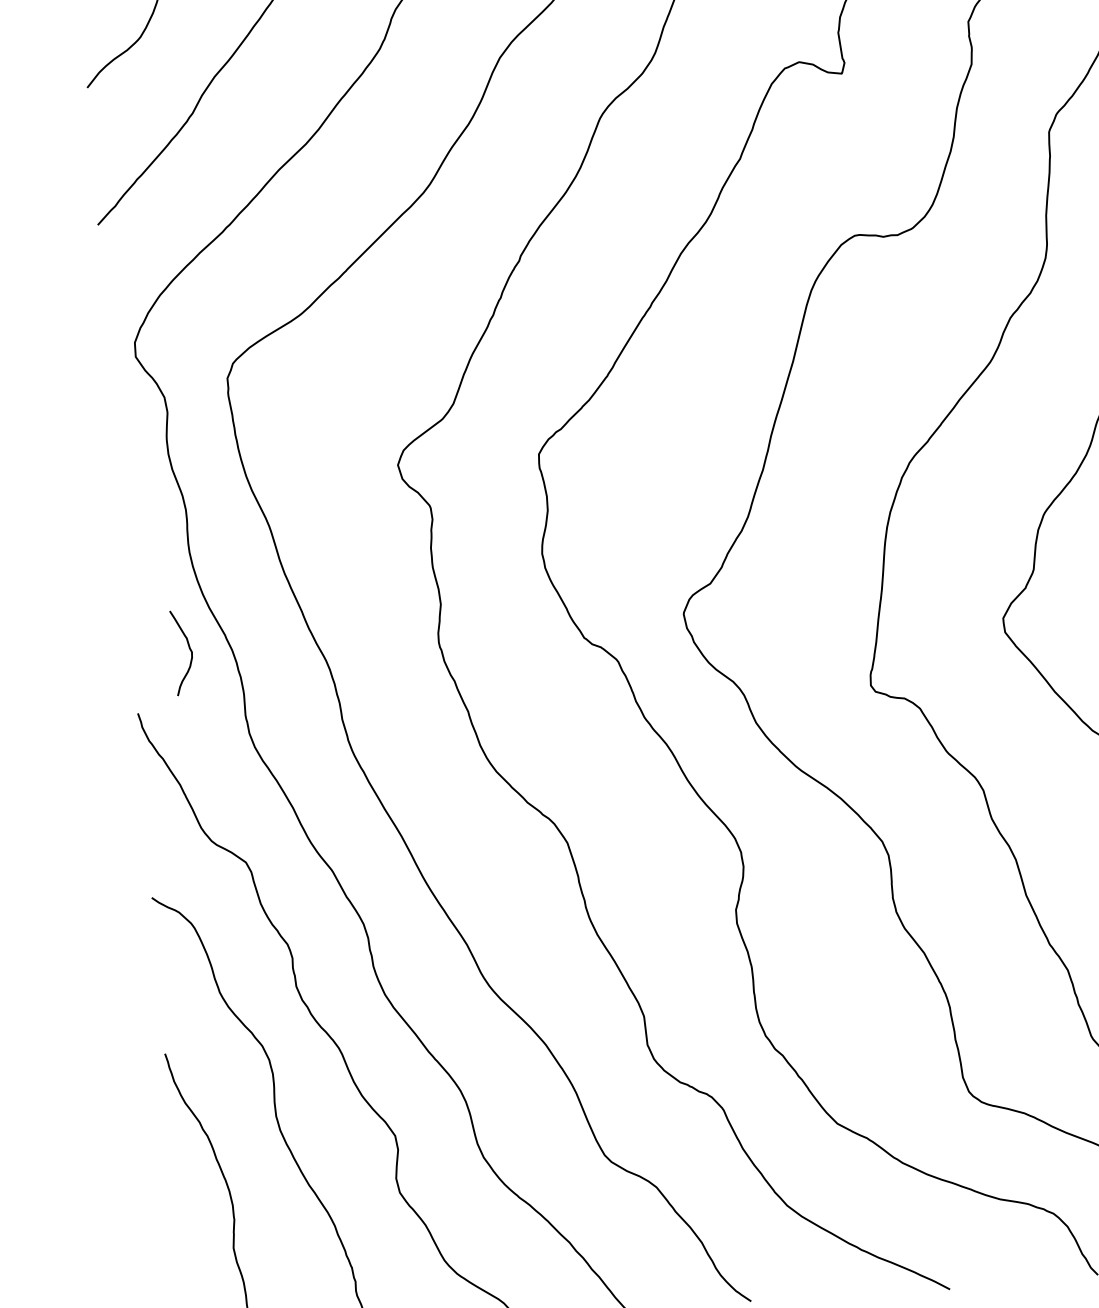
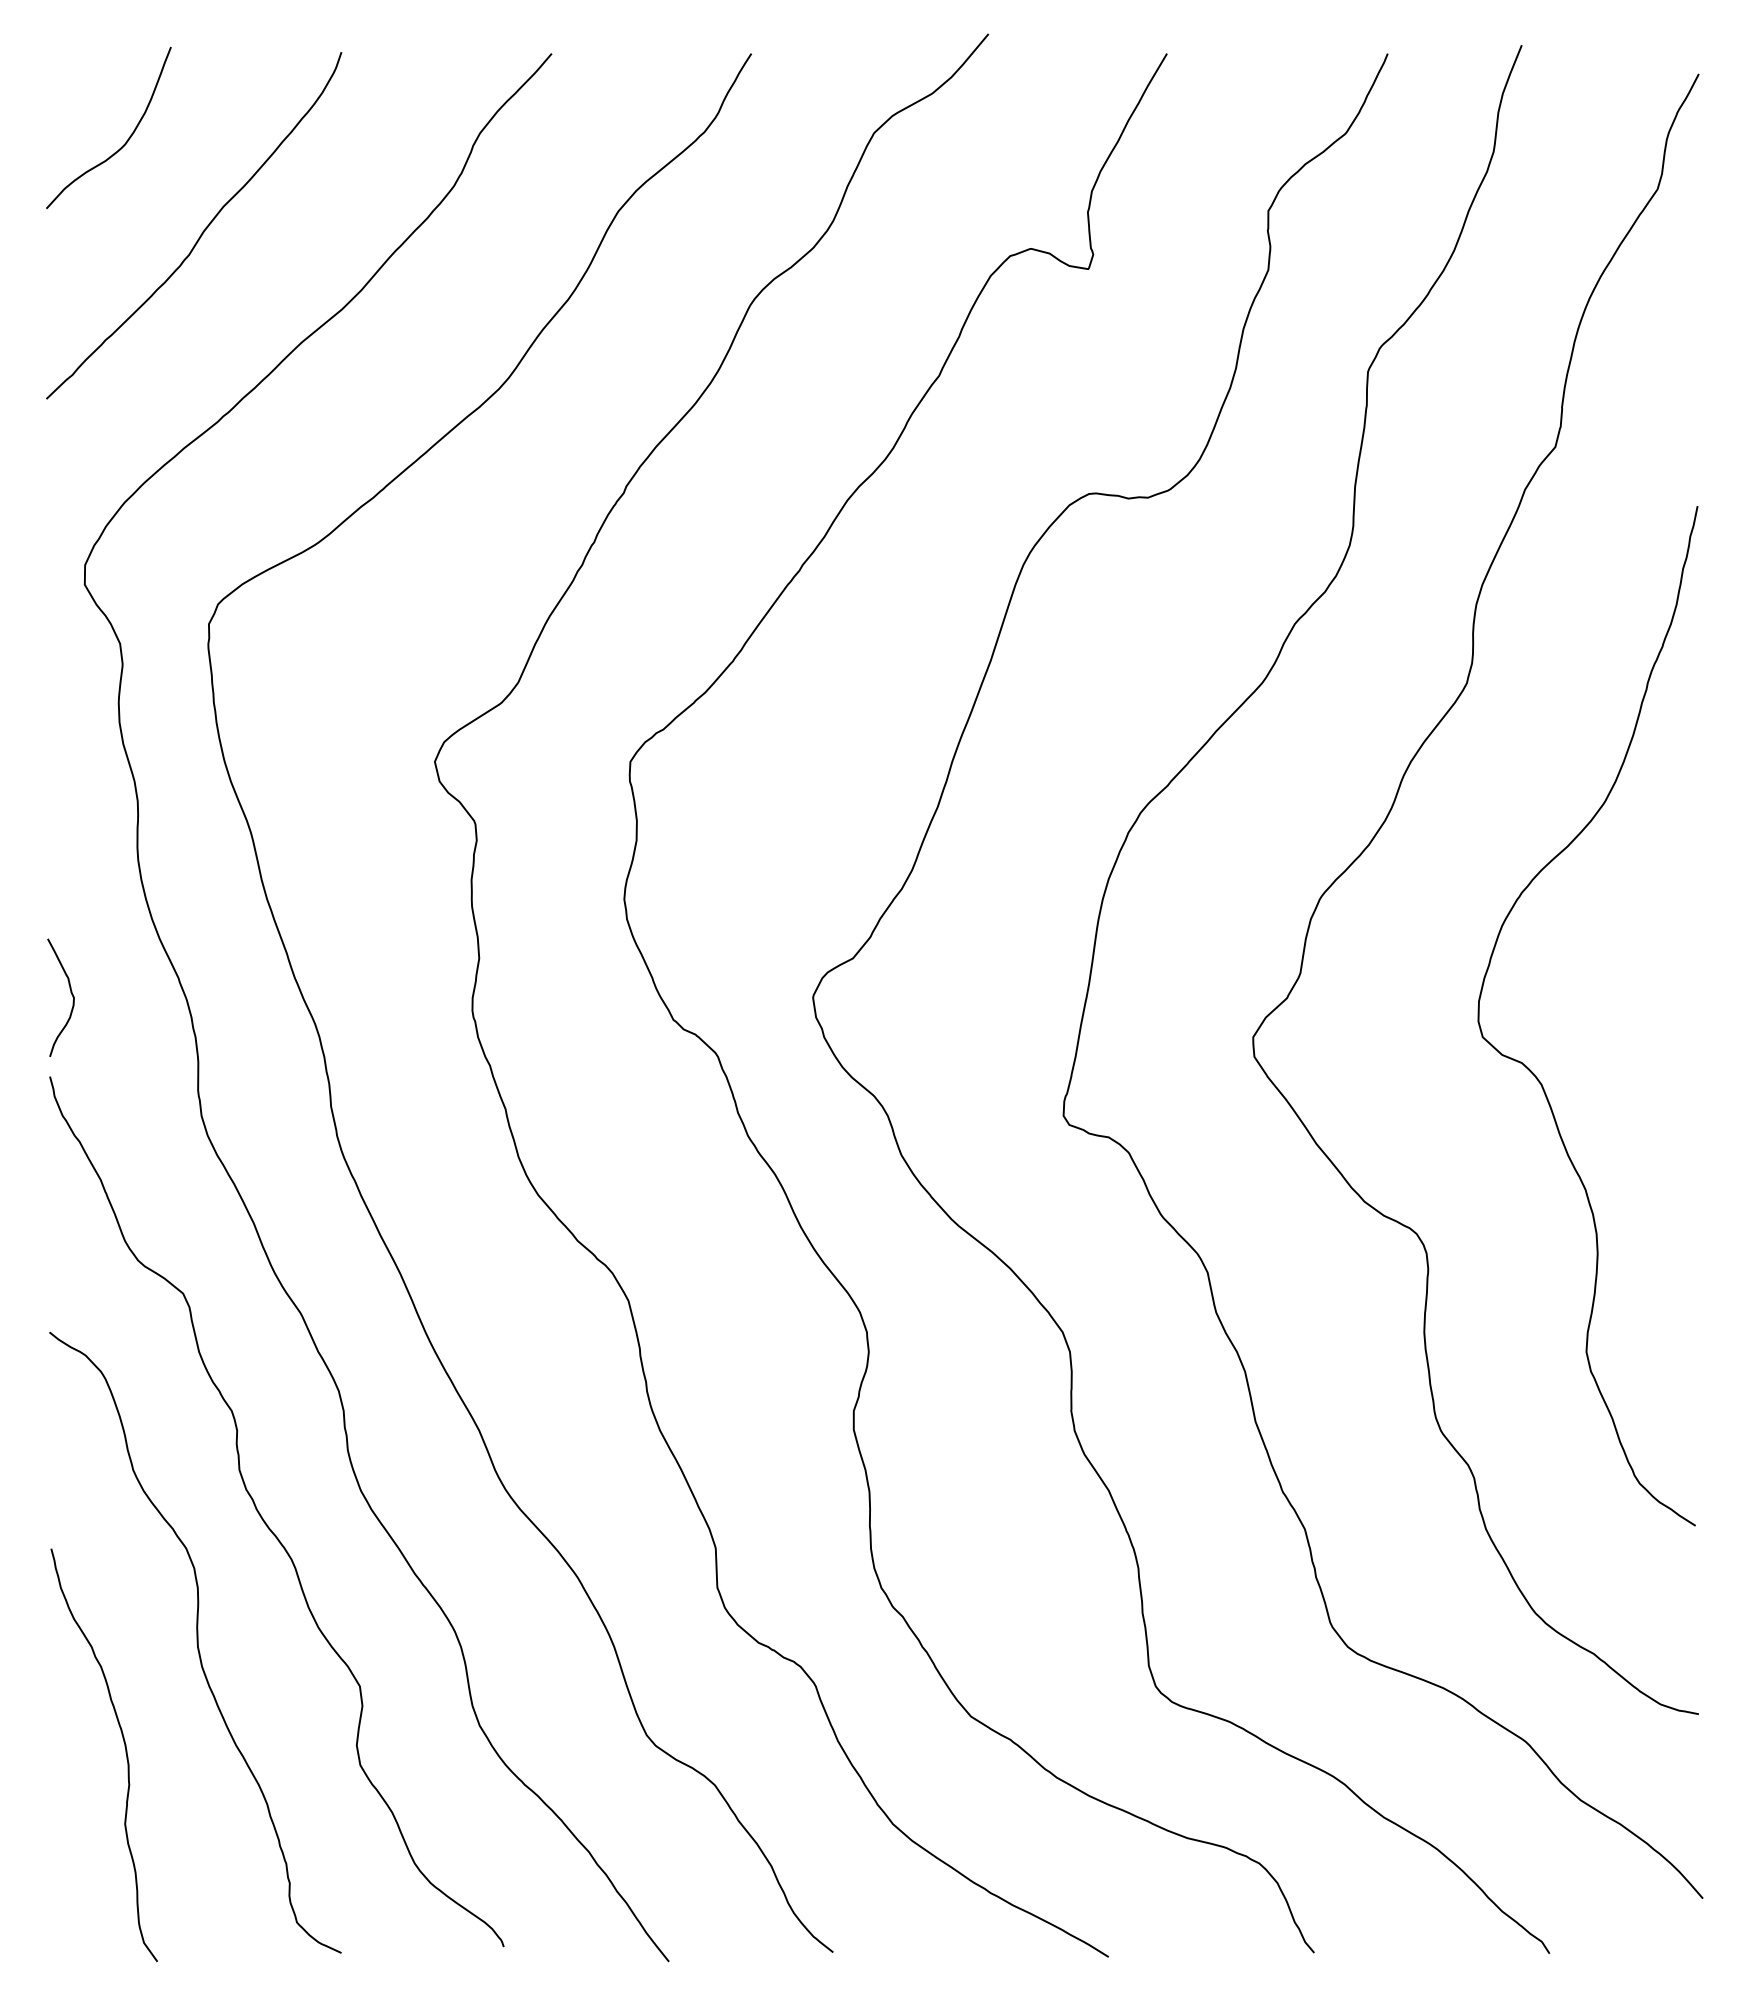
curve: (189, 648) -> (70, 992), moved

